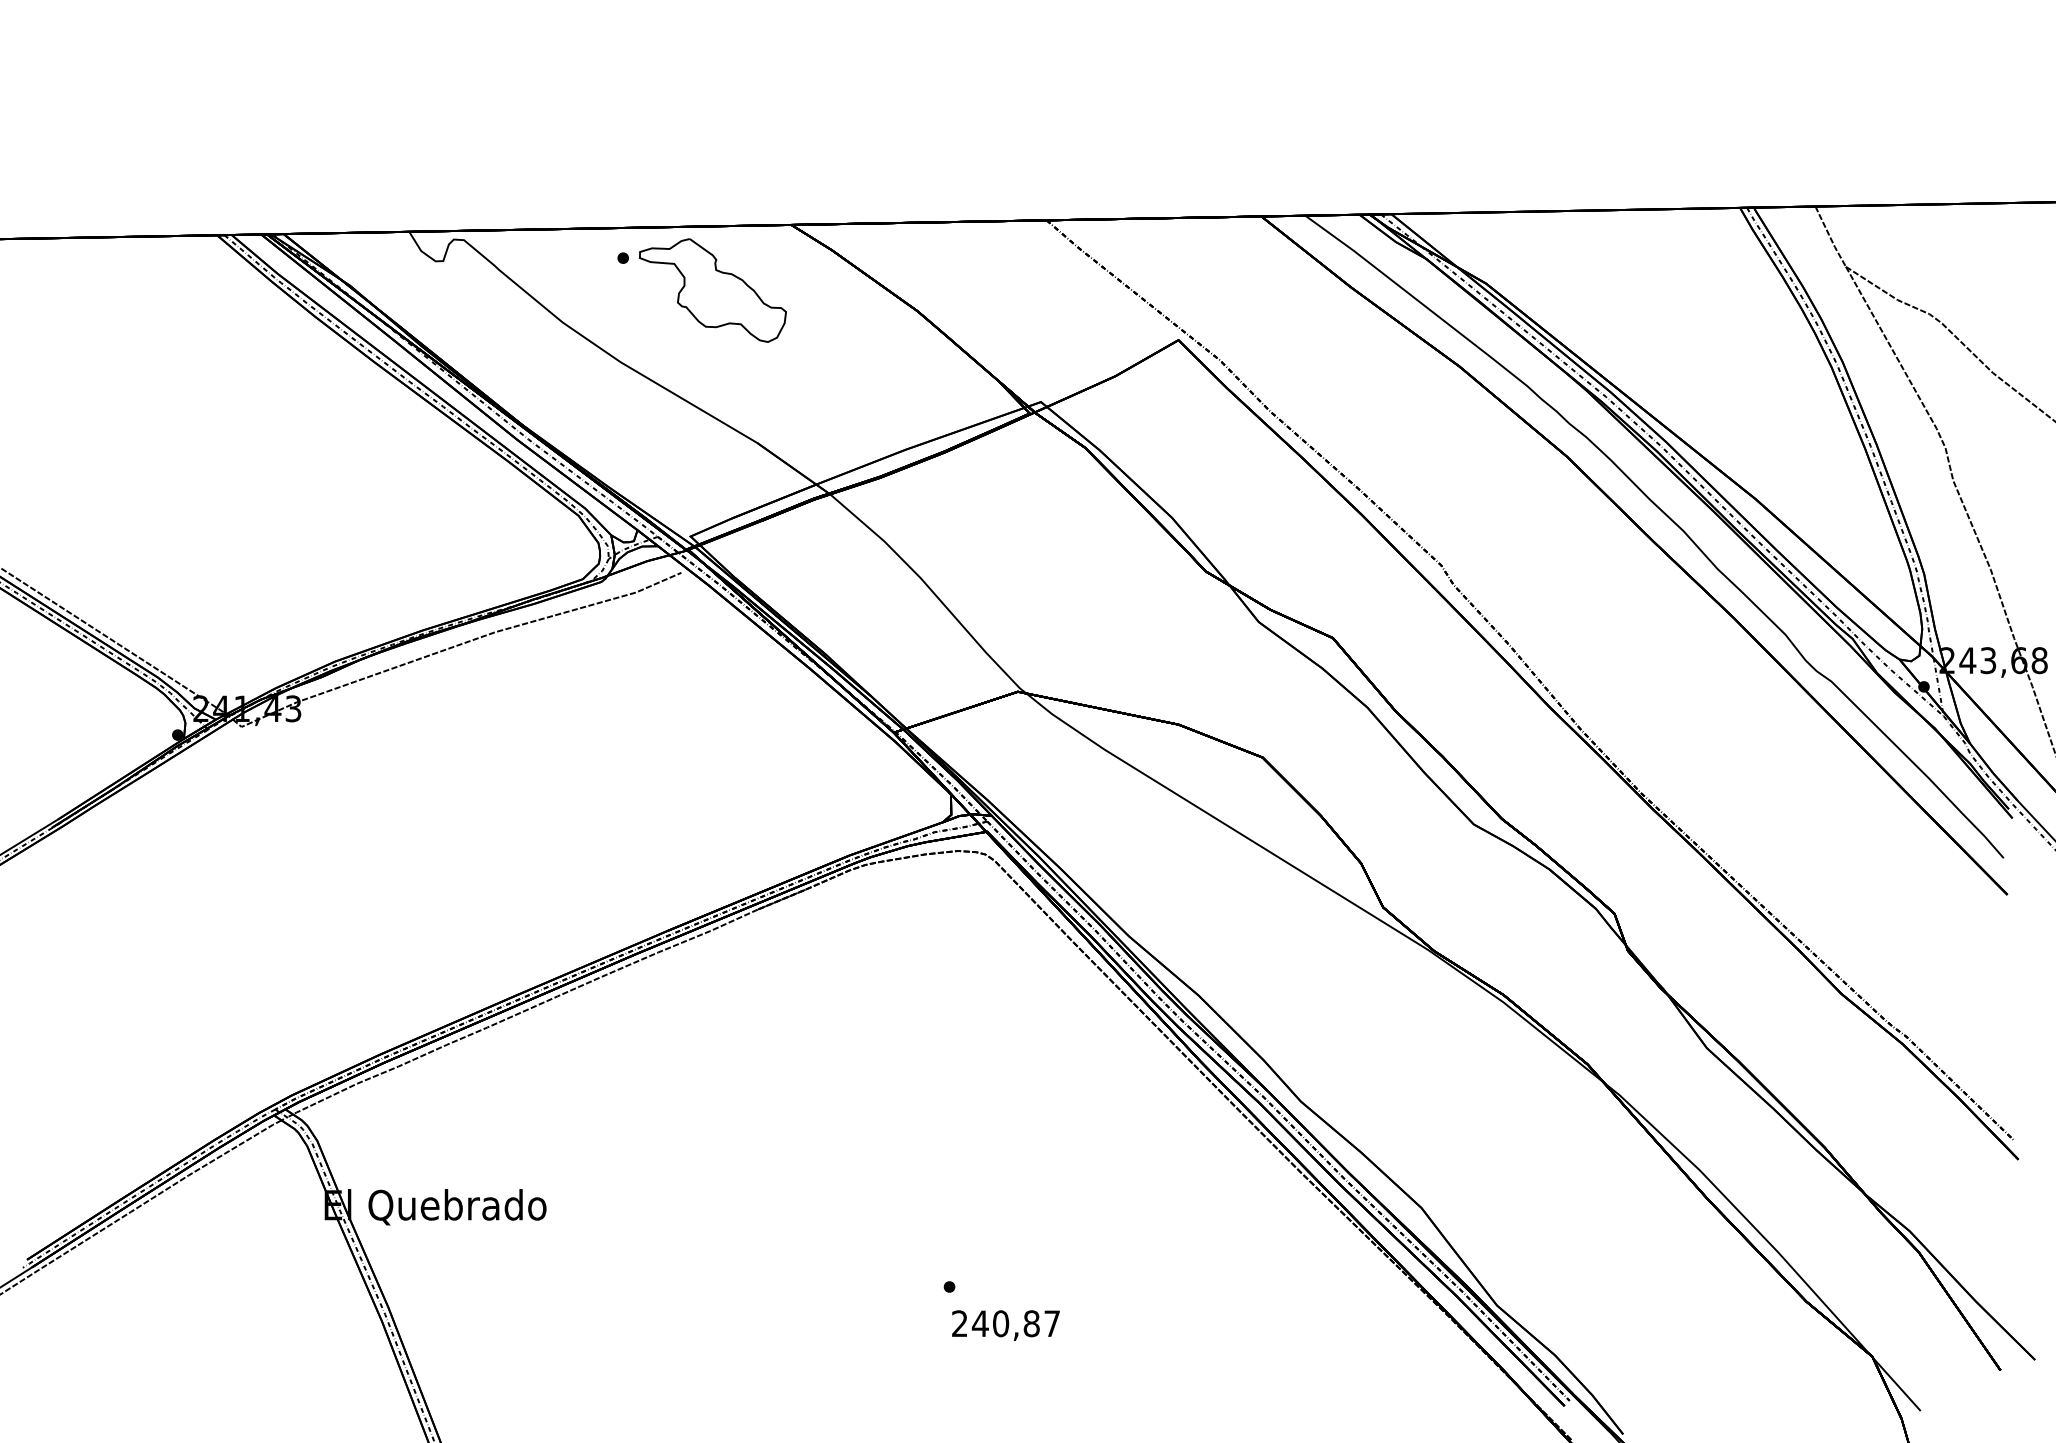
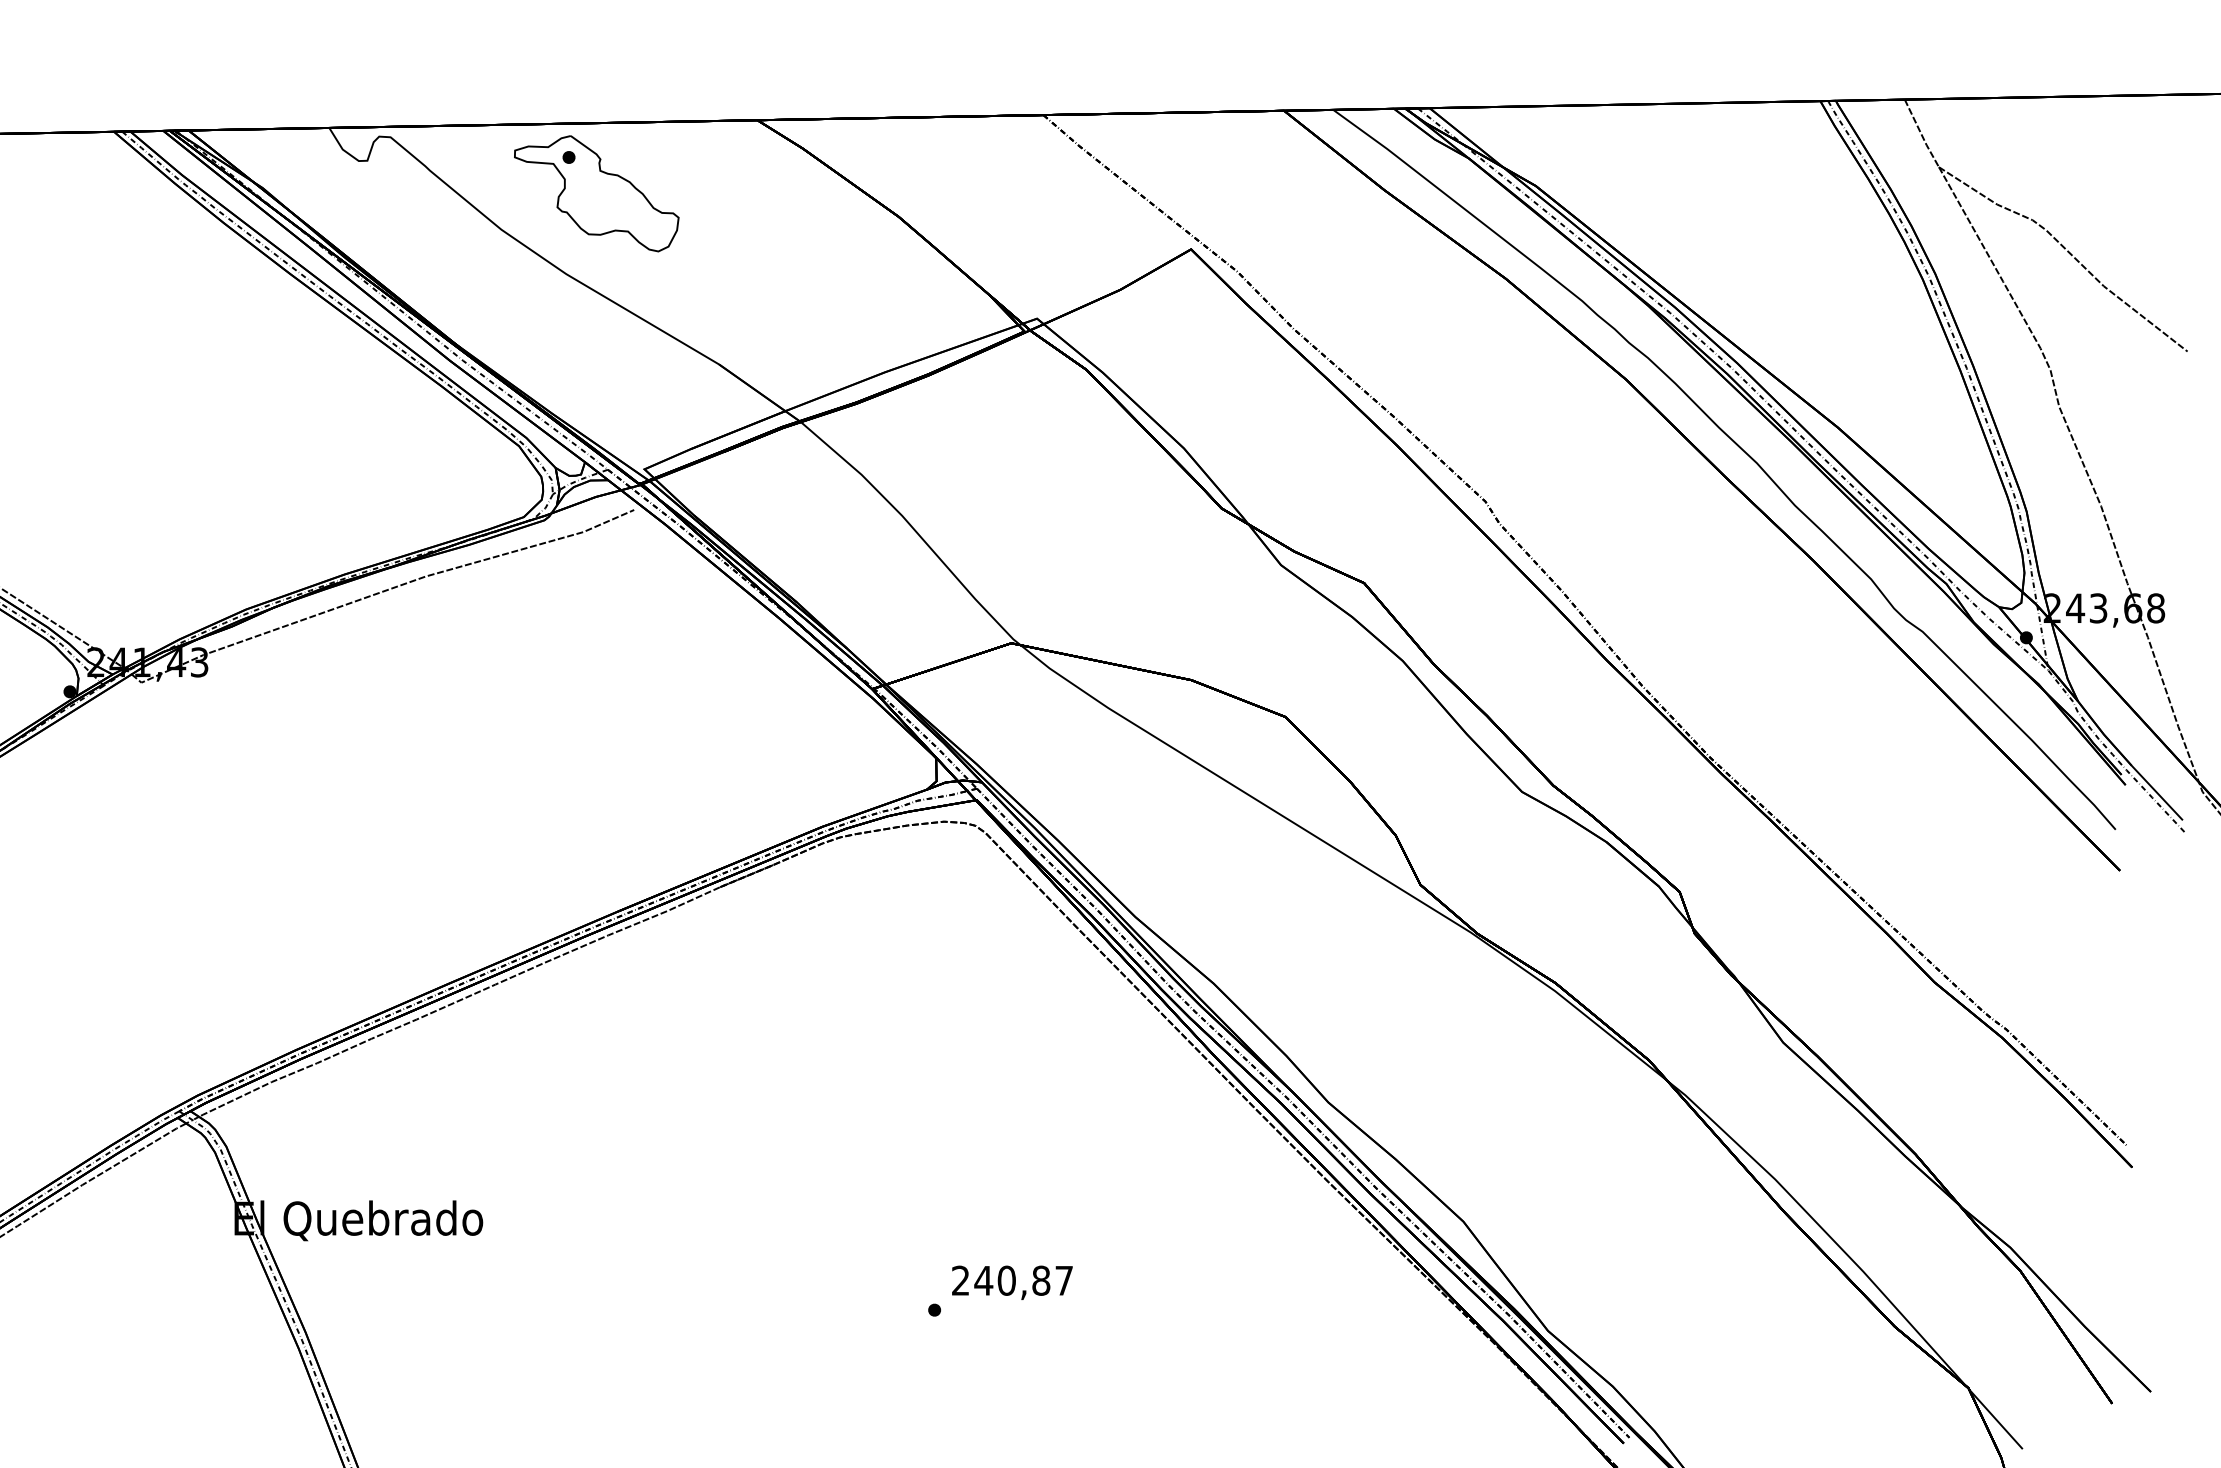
part: (712, 290) -> (596, 193), moved
text: (1005, 1325) -> (1011, 1282), moved

